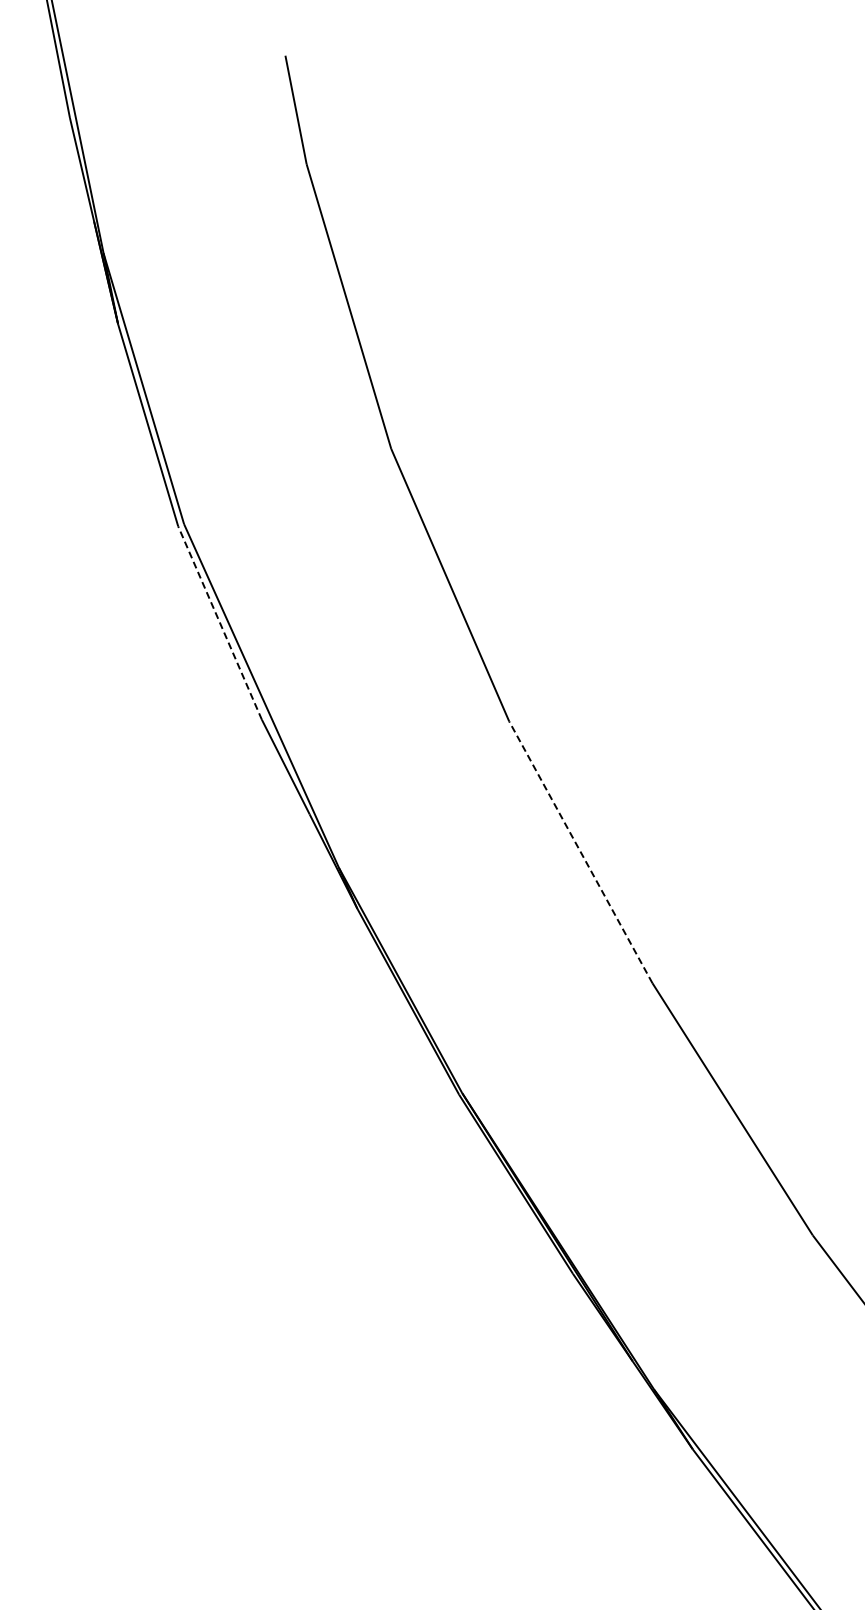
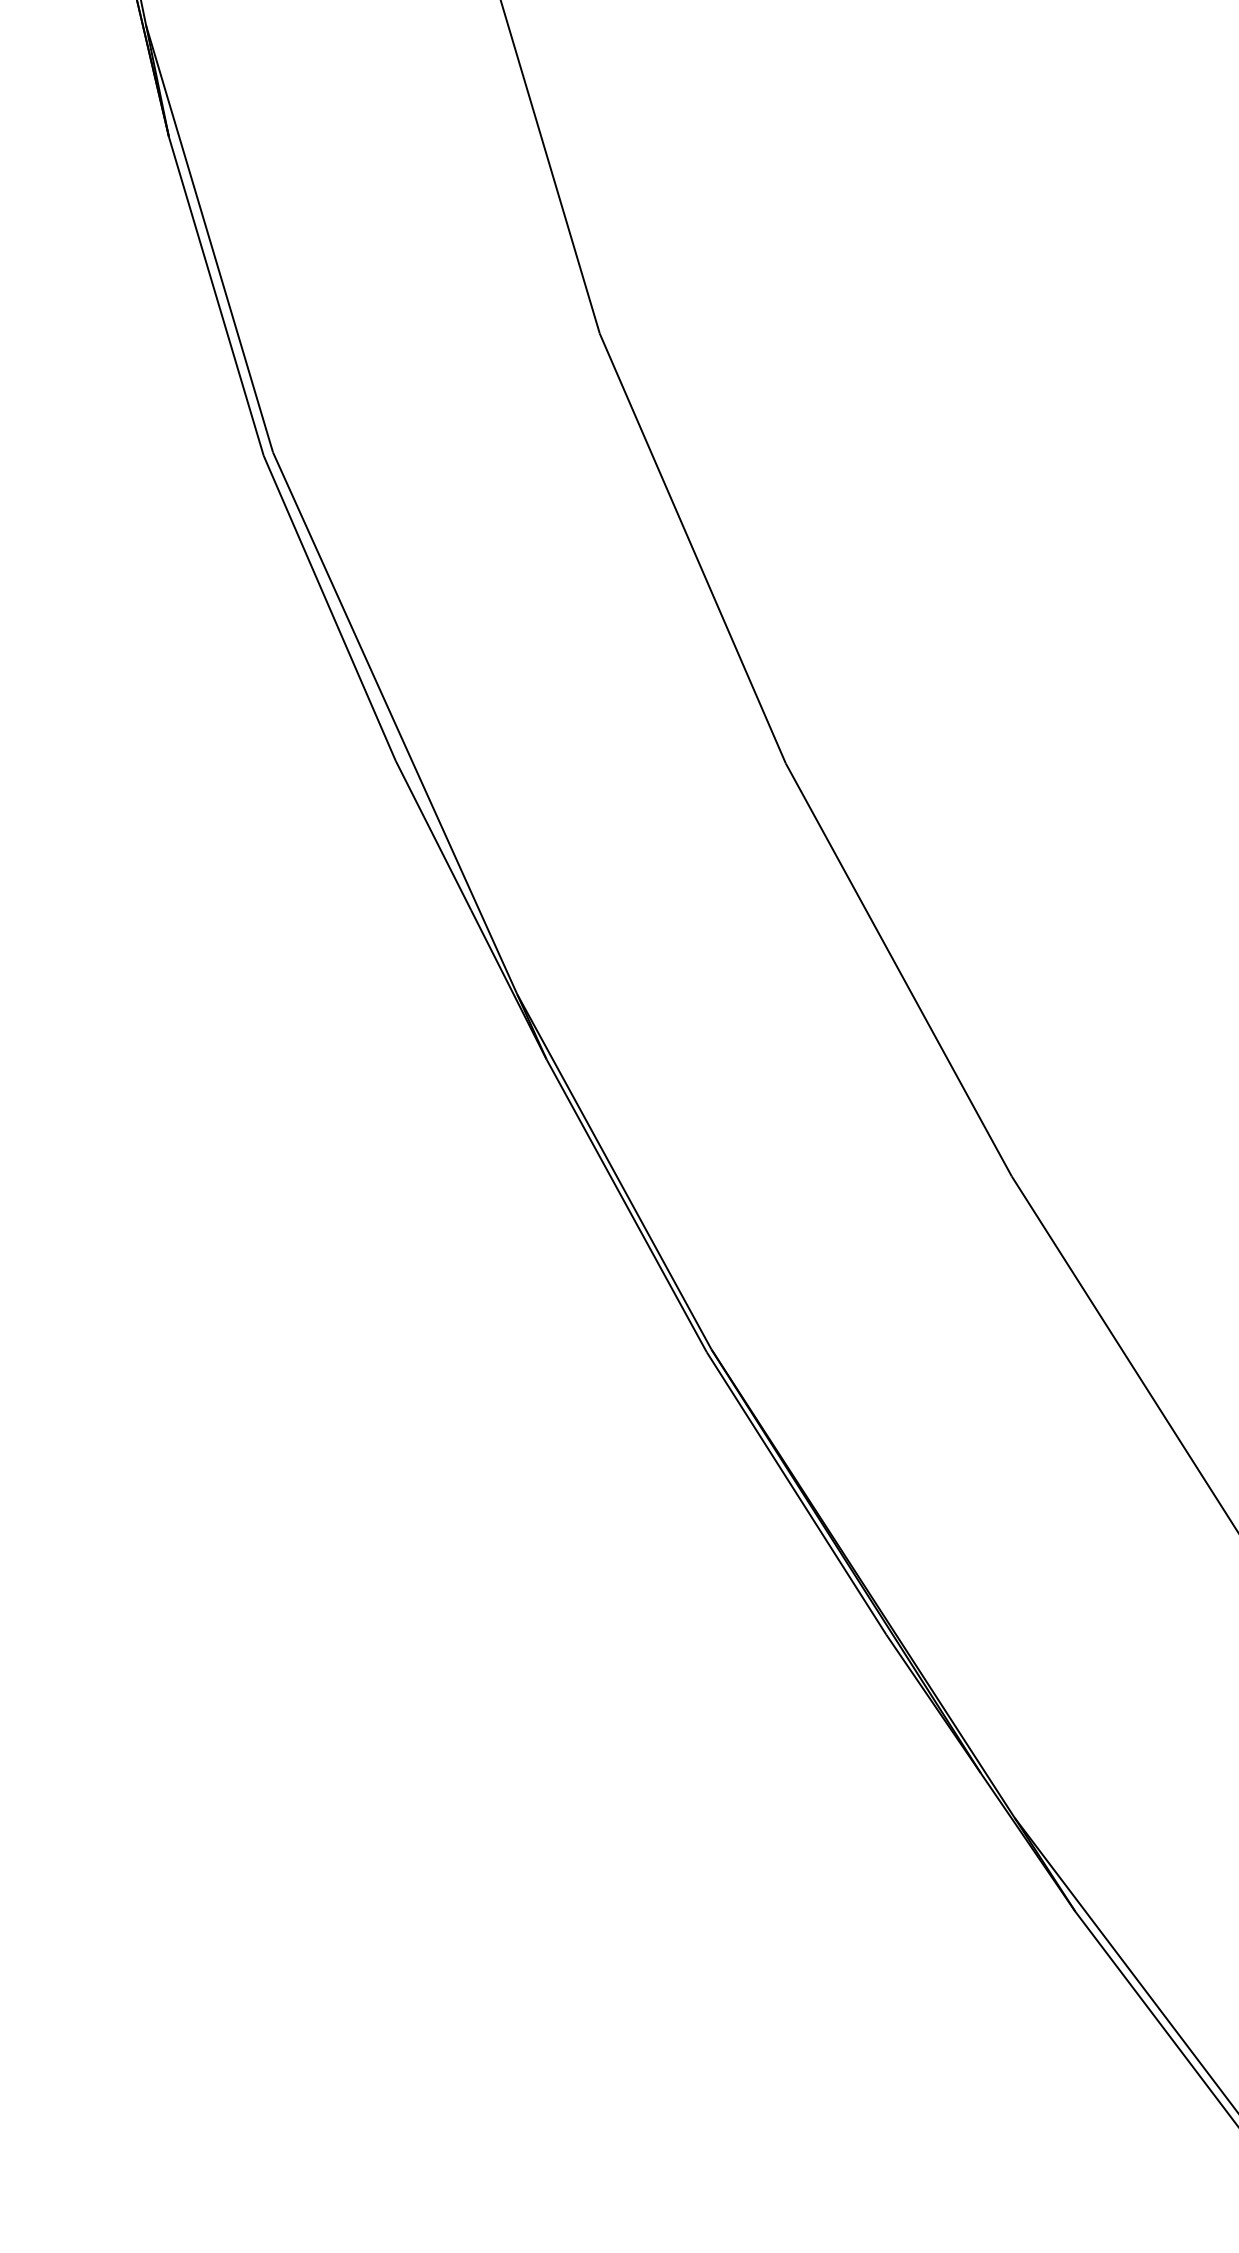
line: (219, 622) -> (328, 607), dashed -> solid
line: (580, 851) -> (898, 968), dashed -> solid

